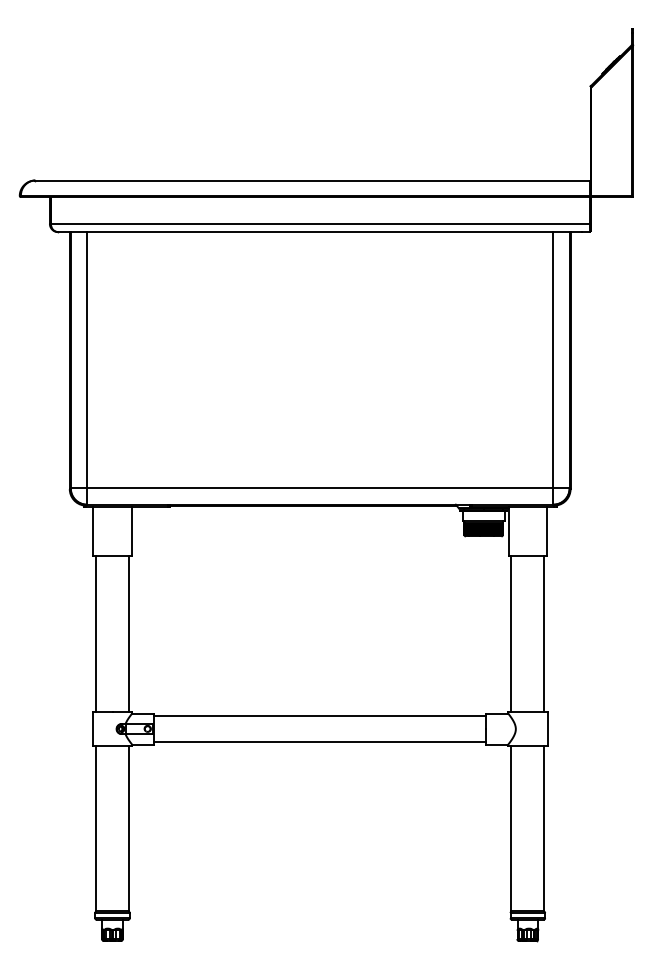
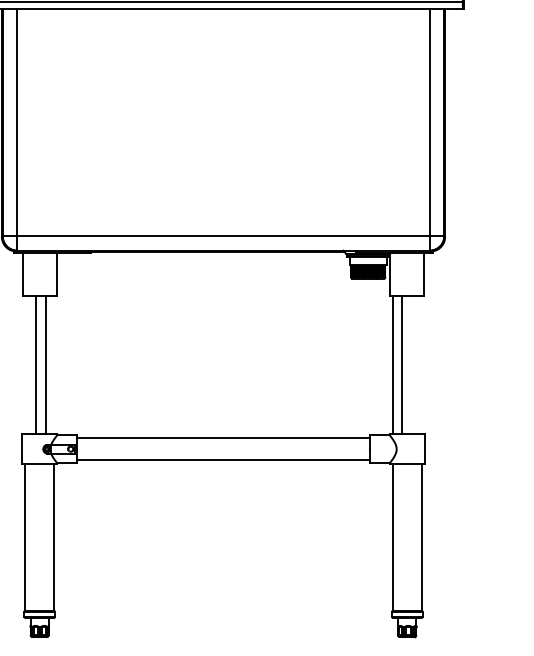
line: (95, 633) -> (45, 364), moved
line: (129, 633) -> (36, 364), moved
line: (544, 633) -> (401, 364), moved

